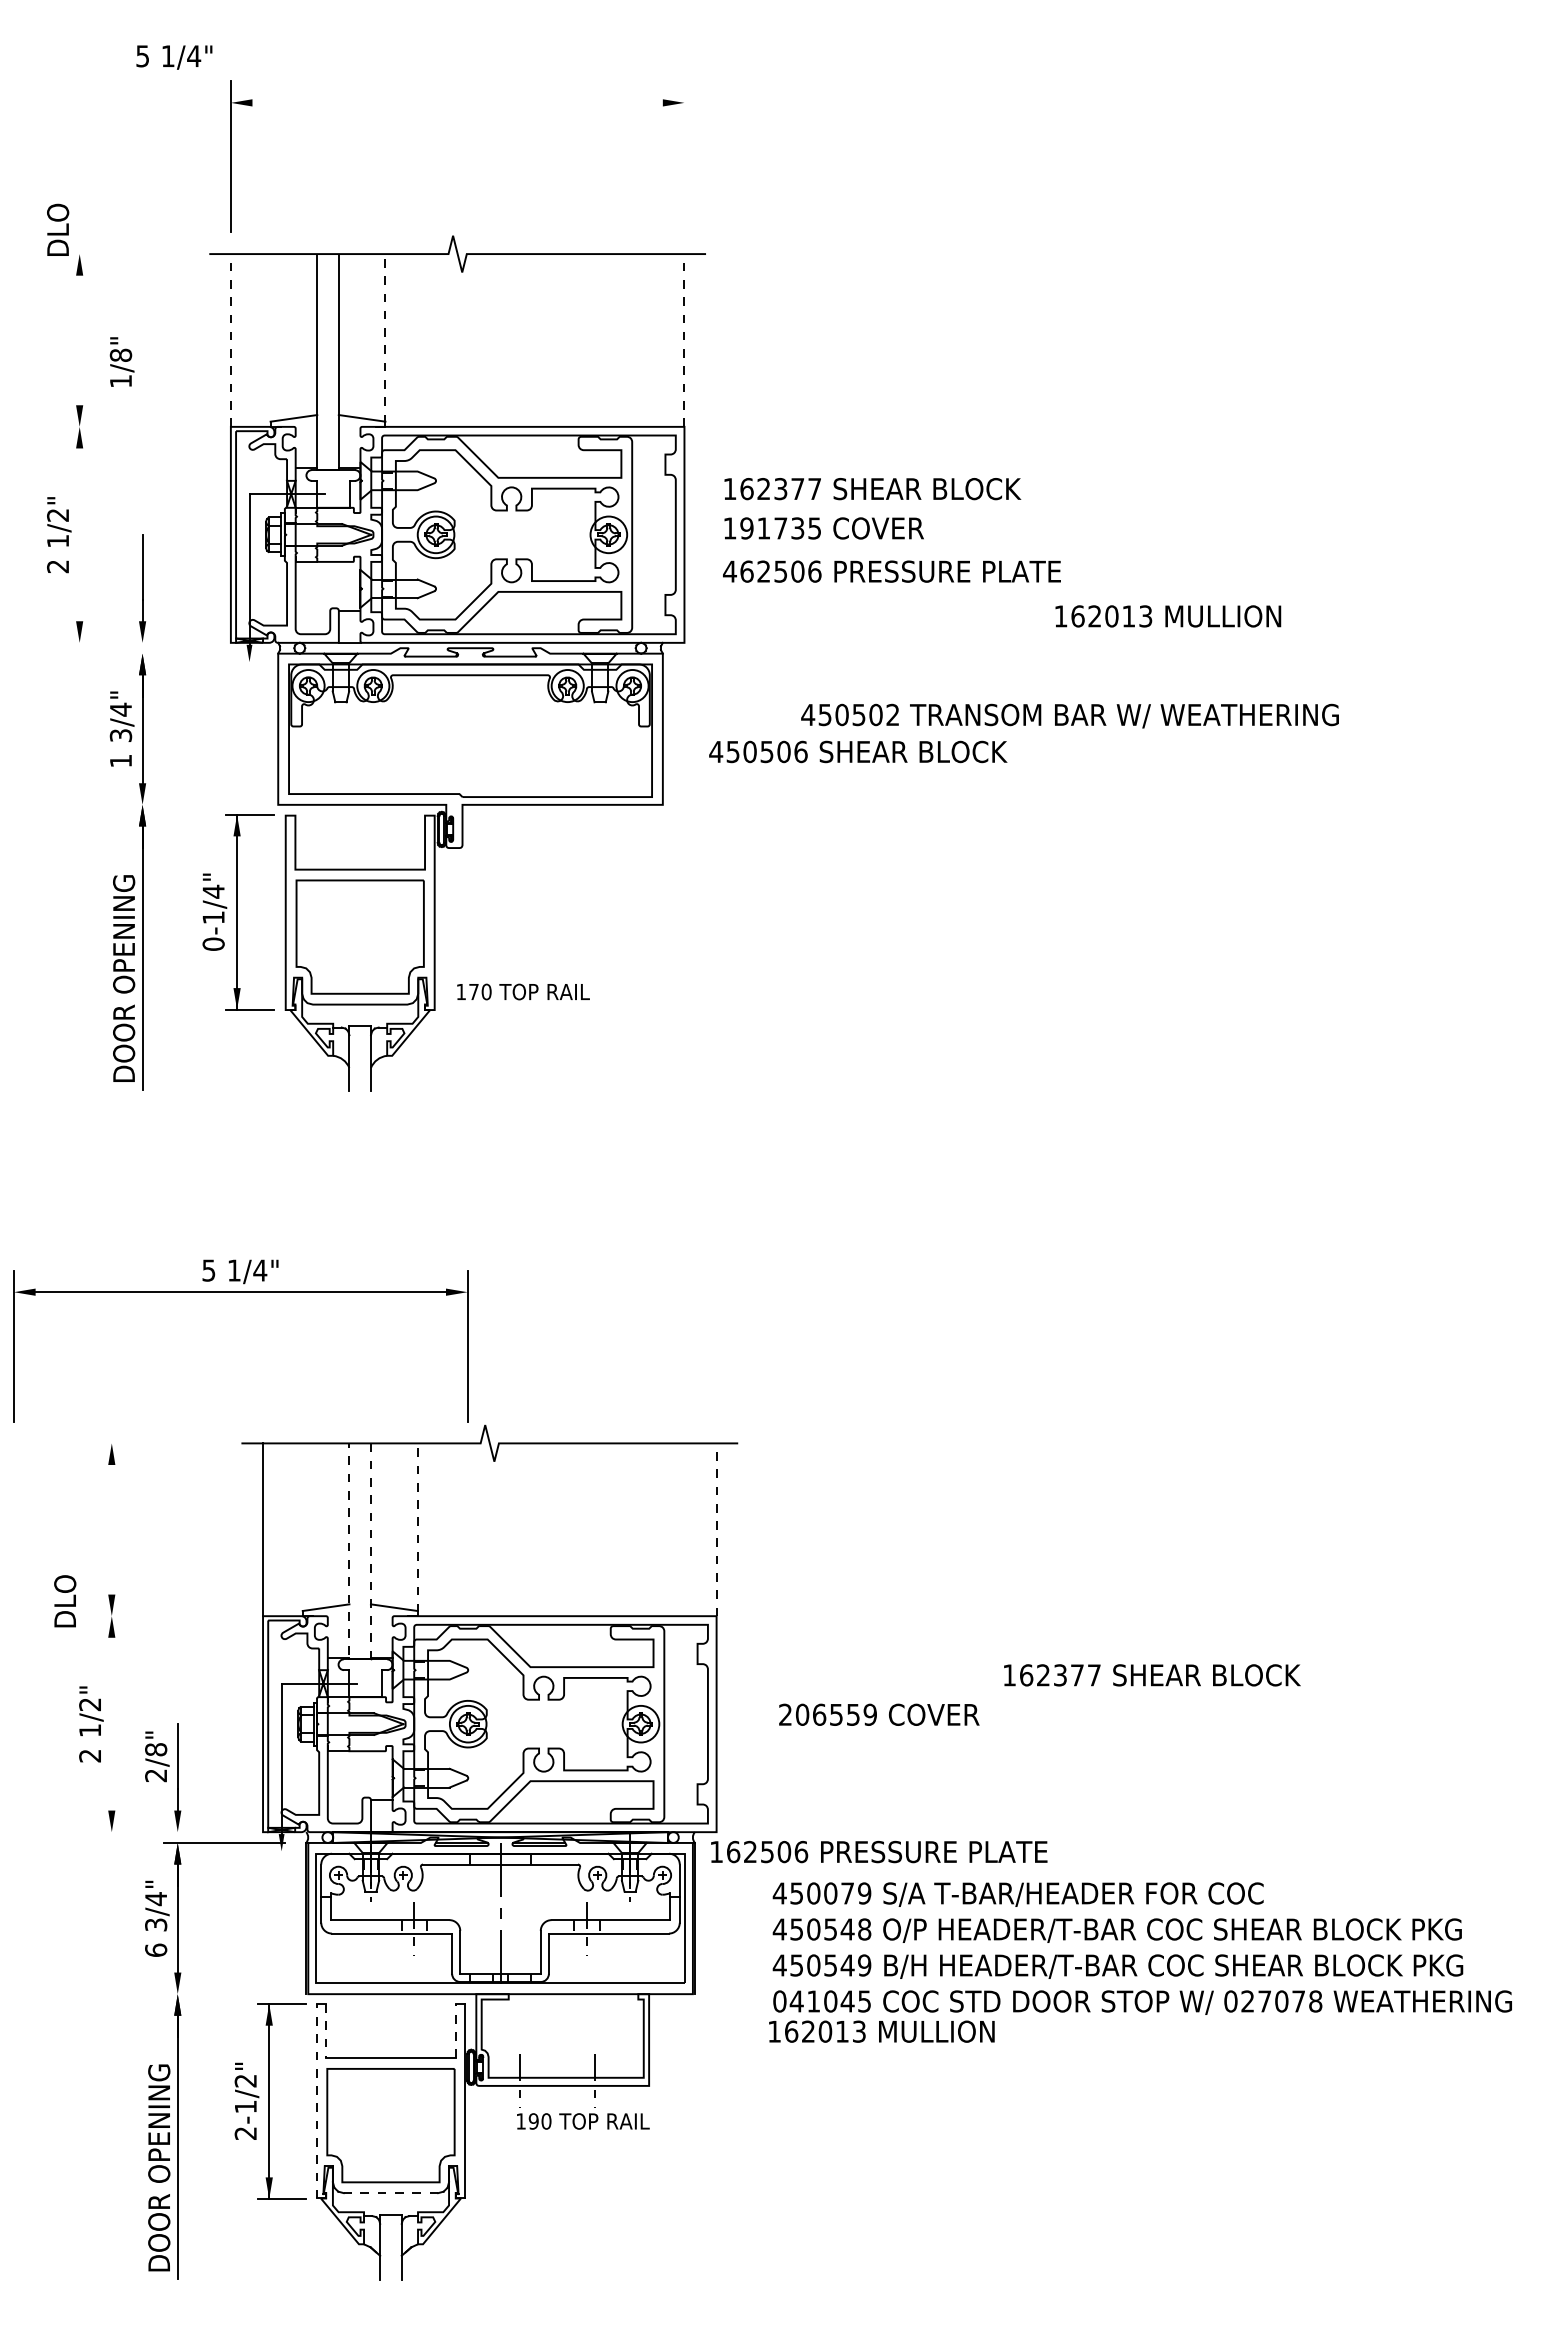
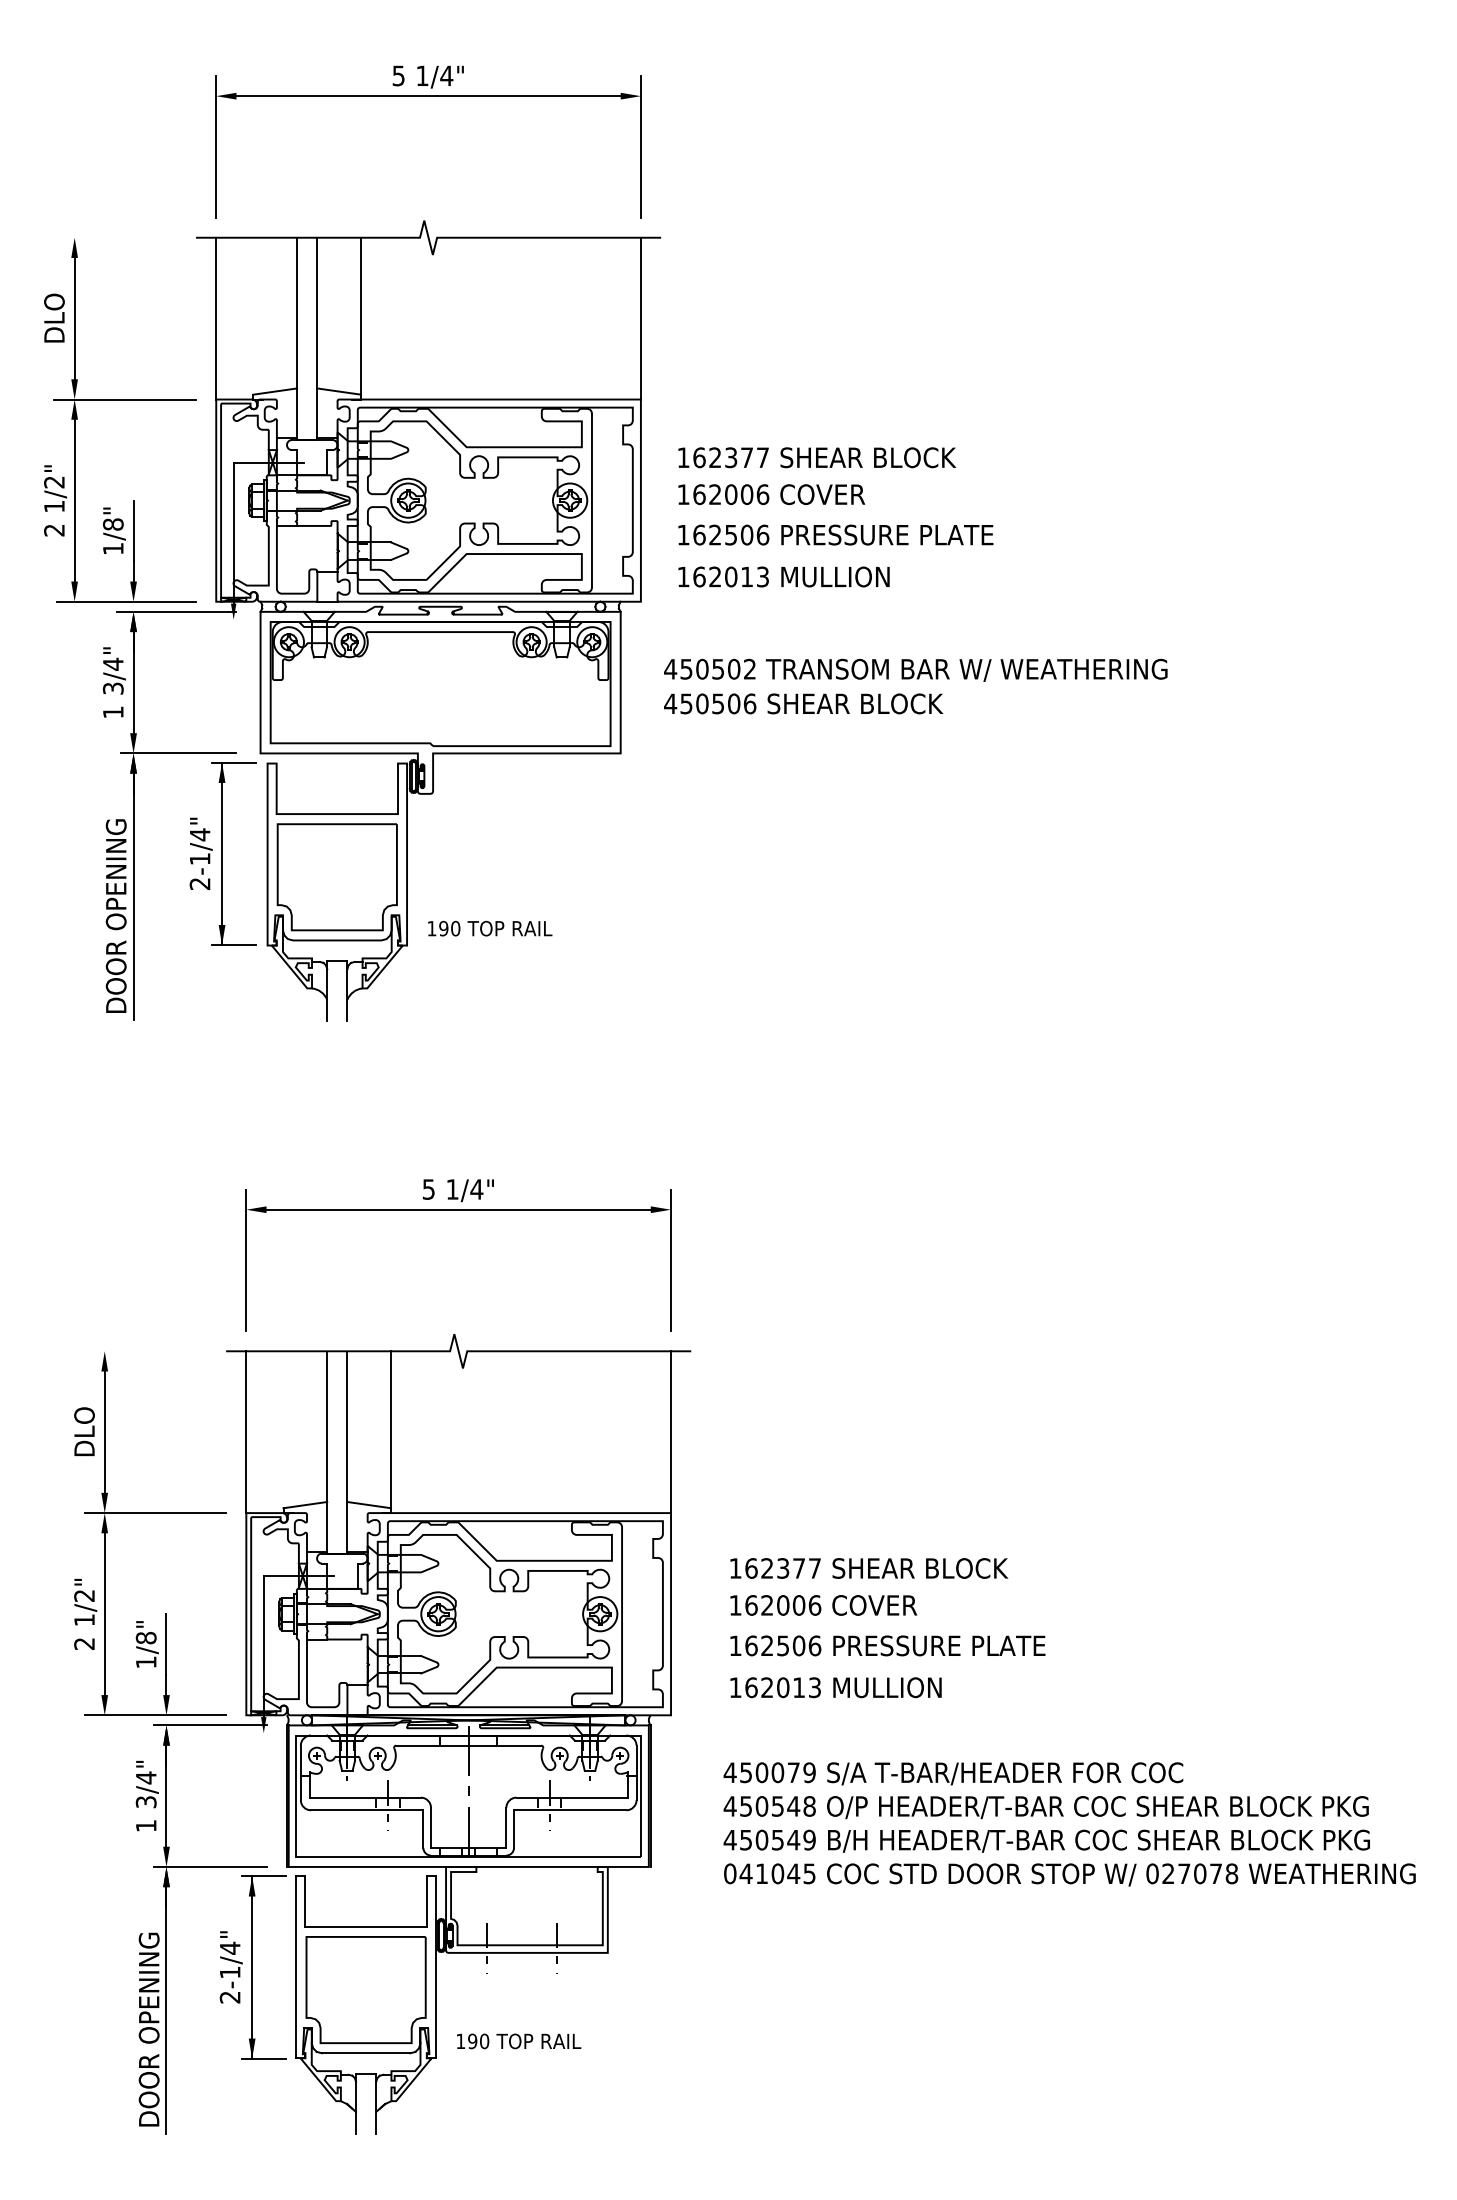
text: (174, 57) -> (428, 77), moved
line: (457, 102) -> (428, 95), added
line: (684, 156) -> (640, 146), added
text: (58, 229) -> (54, 317), moved
line: (385, 338) -> (361, 316), dashed -> solid
line: (230, 339) -> (215, 317), dashed -> solid
line: (684, 339) -> (640, 317), dashed -> solid
line: (79, 340) -> (74, 318), added
text: (121, 361) -> (113, 530), moved
line: (133, 426) -> (125, 399), added
text: (780, 528) -> (730, 494), 191735 -> 162006
line: (79, 534) -> (74, 500), added
text: (729, 571) -> (683, 534), 462506 -> 162506
text: (1168, 616) -> (784, 577), moved
line: (134, 642) -> (125, 601), added
line: (188, 653) -> (176, 611), added
text: (1069, 715) -> (915, 669), moved
line: (190, 804) -> (178, 753), added
text: (213, 943) -> (199, 883), 0-1/4" -> 2-1/4"
text: (473, 991) -> (443, 928), 170 -> 190
part: (240, 1292) -> (458, 1210), moved
line: (417, 1527) -> (390, 1430), dashed -> solid
line: (111, 1529) -> (104, 1431), added
line: (716, 1529) -> (670, 1431), dashed -> solid
text: (65, 1601) -> (84, 1431), moved
line: (165, 1616) -> (155, 1513), added
line: (360, 1659) -> (337, 1553), dashed -> solid
text: (1152, 1675) -> (869, 1568), moved
text: (828, 1714) -> (775, 1605), 206559 -> 162006
line: (111, 1723) -> (104, 1613), added
text: (155, 1775) -> (145, 1662), 2/8" -> 1/8"
line: (165, 1832) -> (155, 1715), added
text: (879, 1851) -> (888, 1645), moved
text: (156, 1949) -> (146, 1825), 6 -> 1
line: (223, 1994) -> (209, 1867), added
line: (326, 2031) -> (305, 1901), dashed -> solid
line: (455, 2031) -> (426, 1901), dashed -> solid
text: (881, 2031) -> (835, 1687), moved
text: (245, 2081) -> (229, 1948), 2-1/2" -> 2-1/4"
line: (316, 2100) -> (296, 1966), dashed -> solid
text: (583, 2121) -> (519, 2041), moved
line: (390, 2193) -> (365, 2053), dashed -> solid

